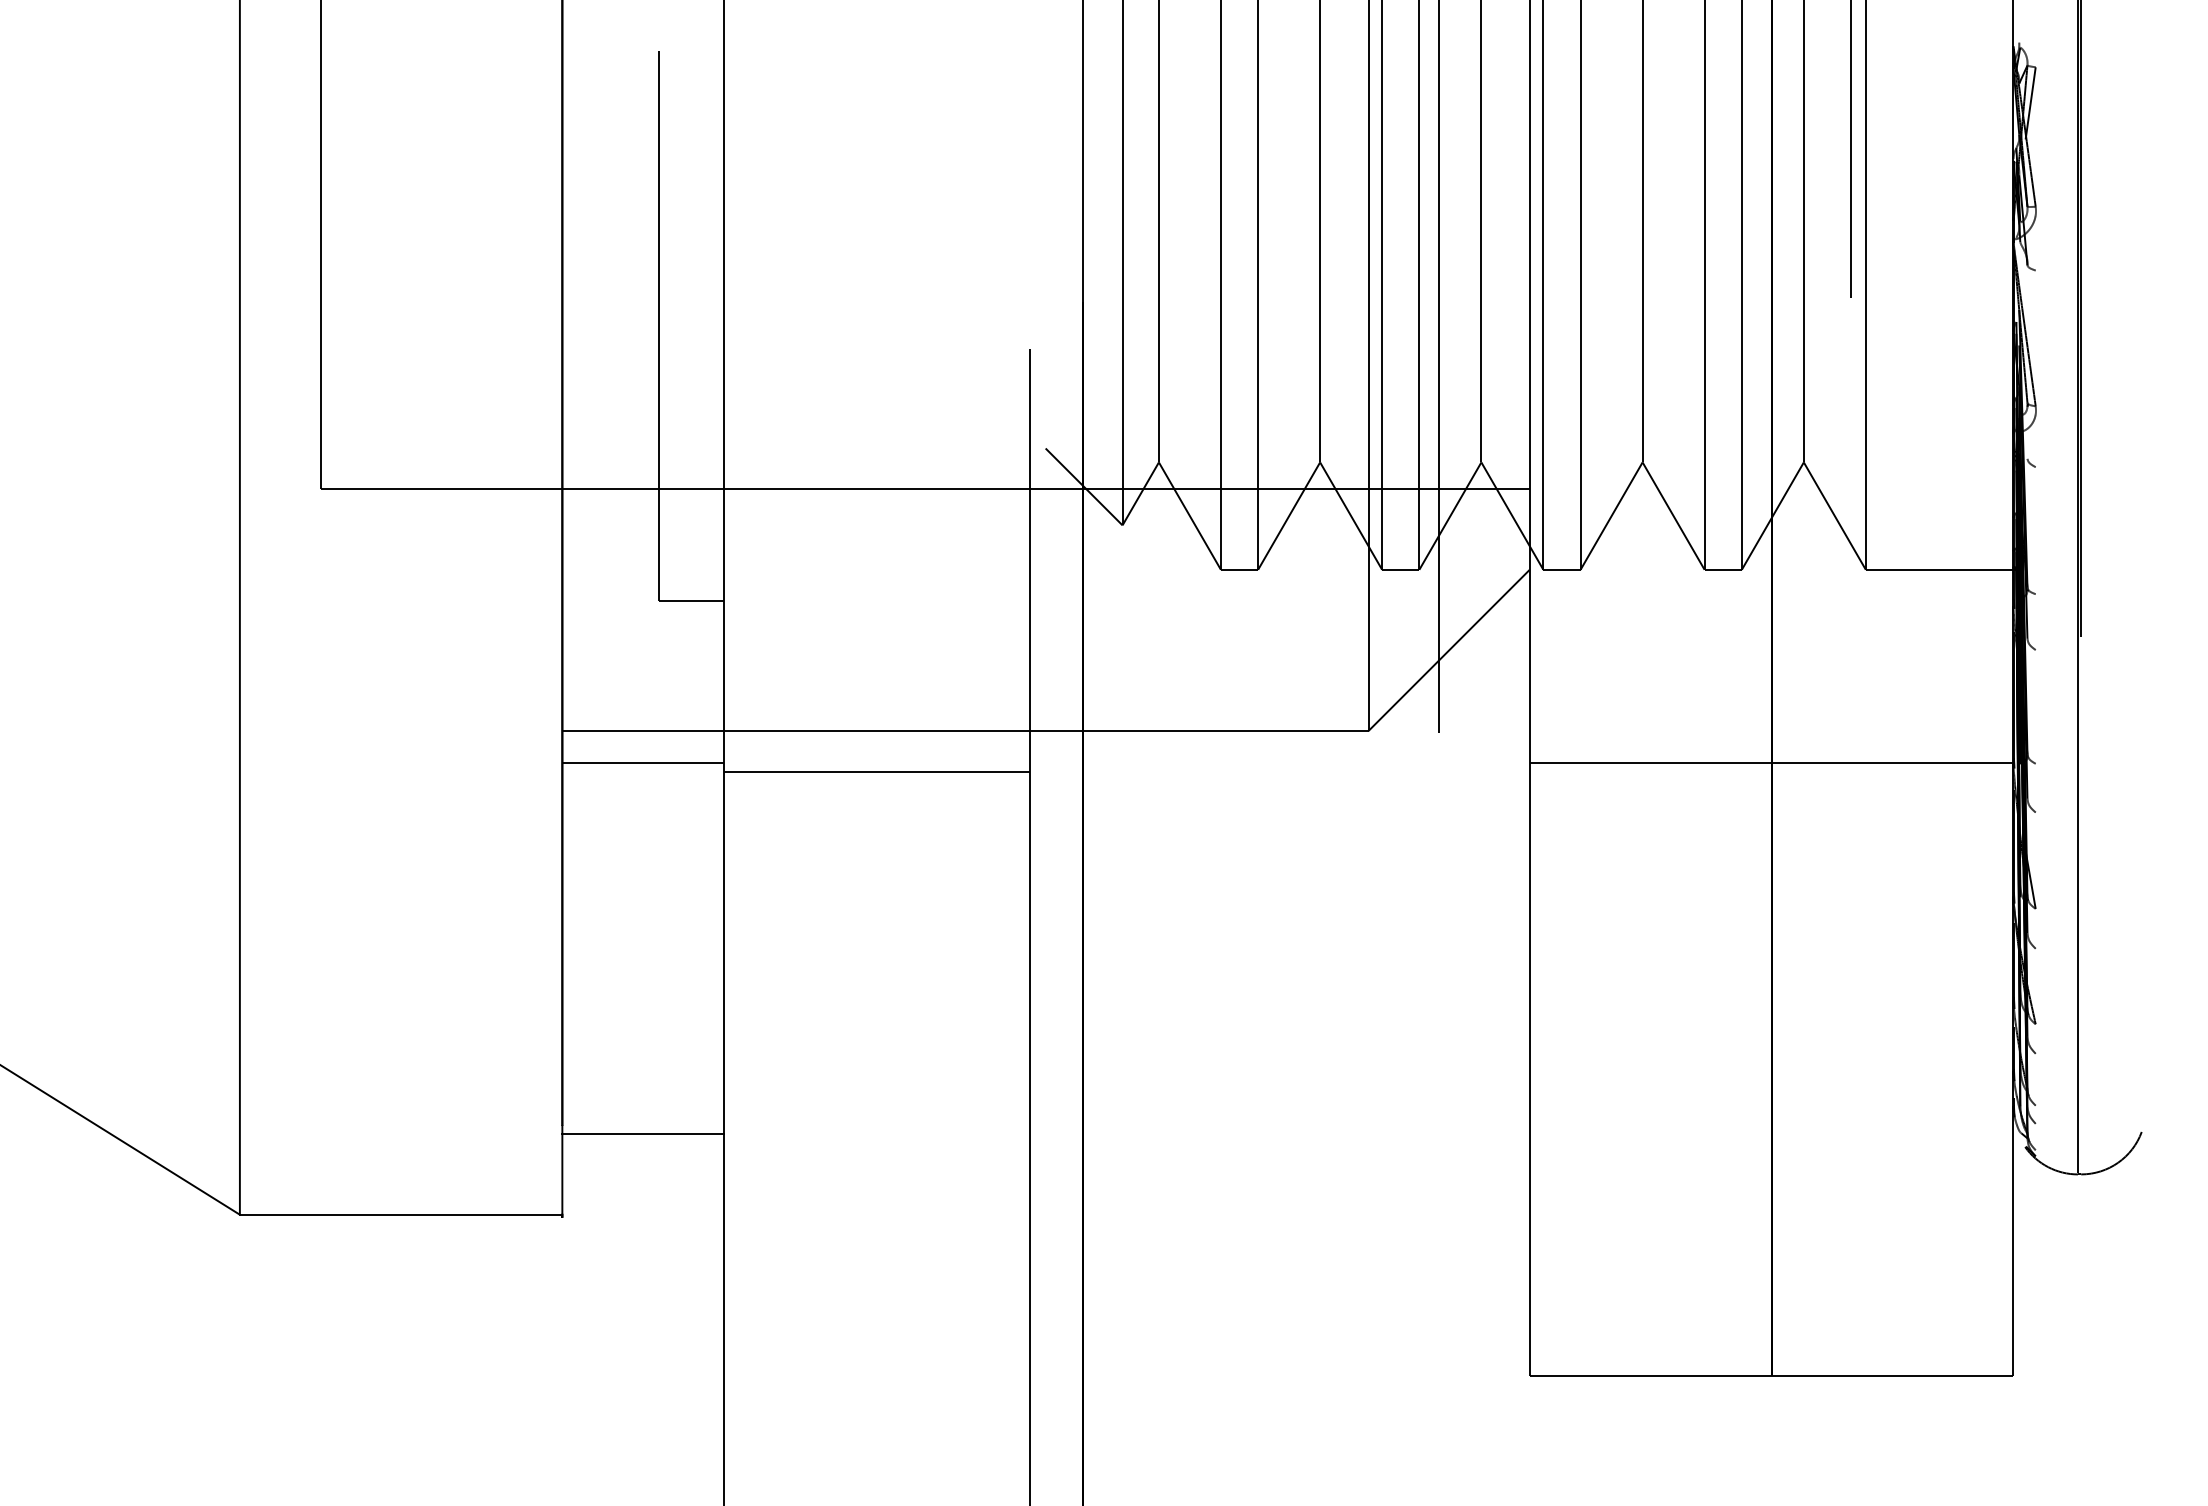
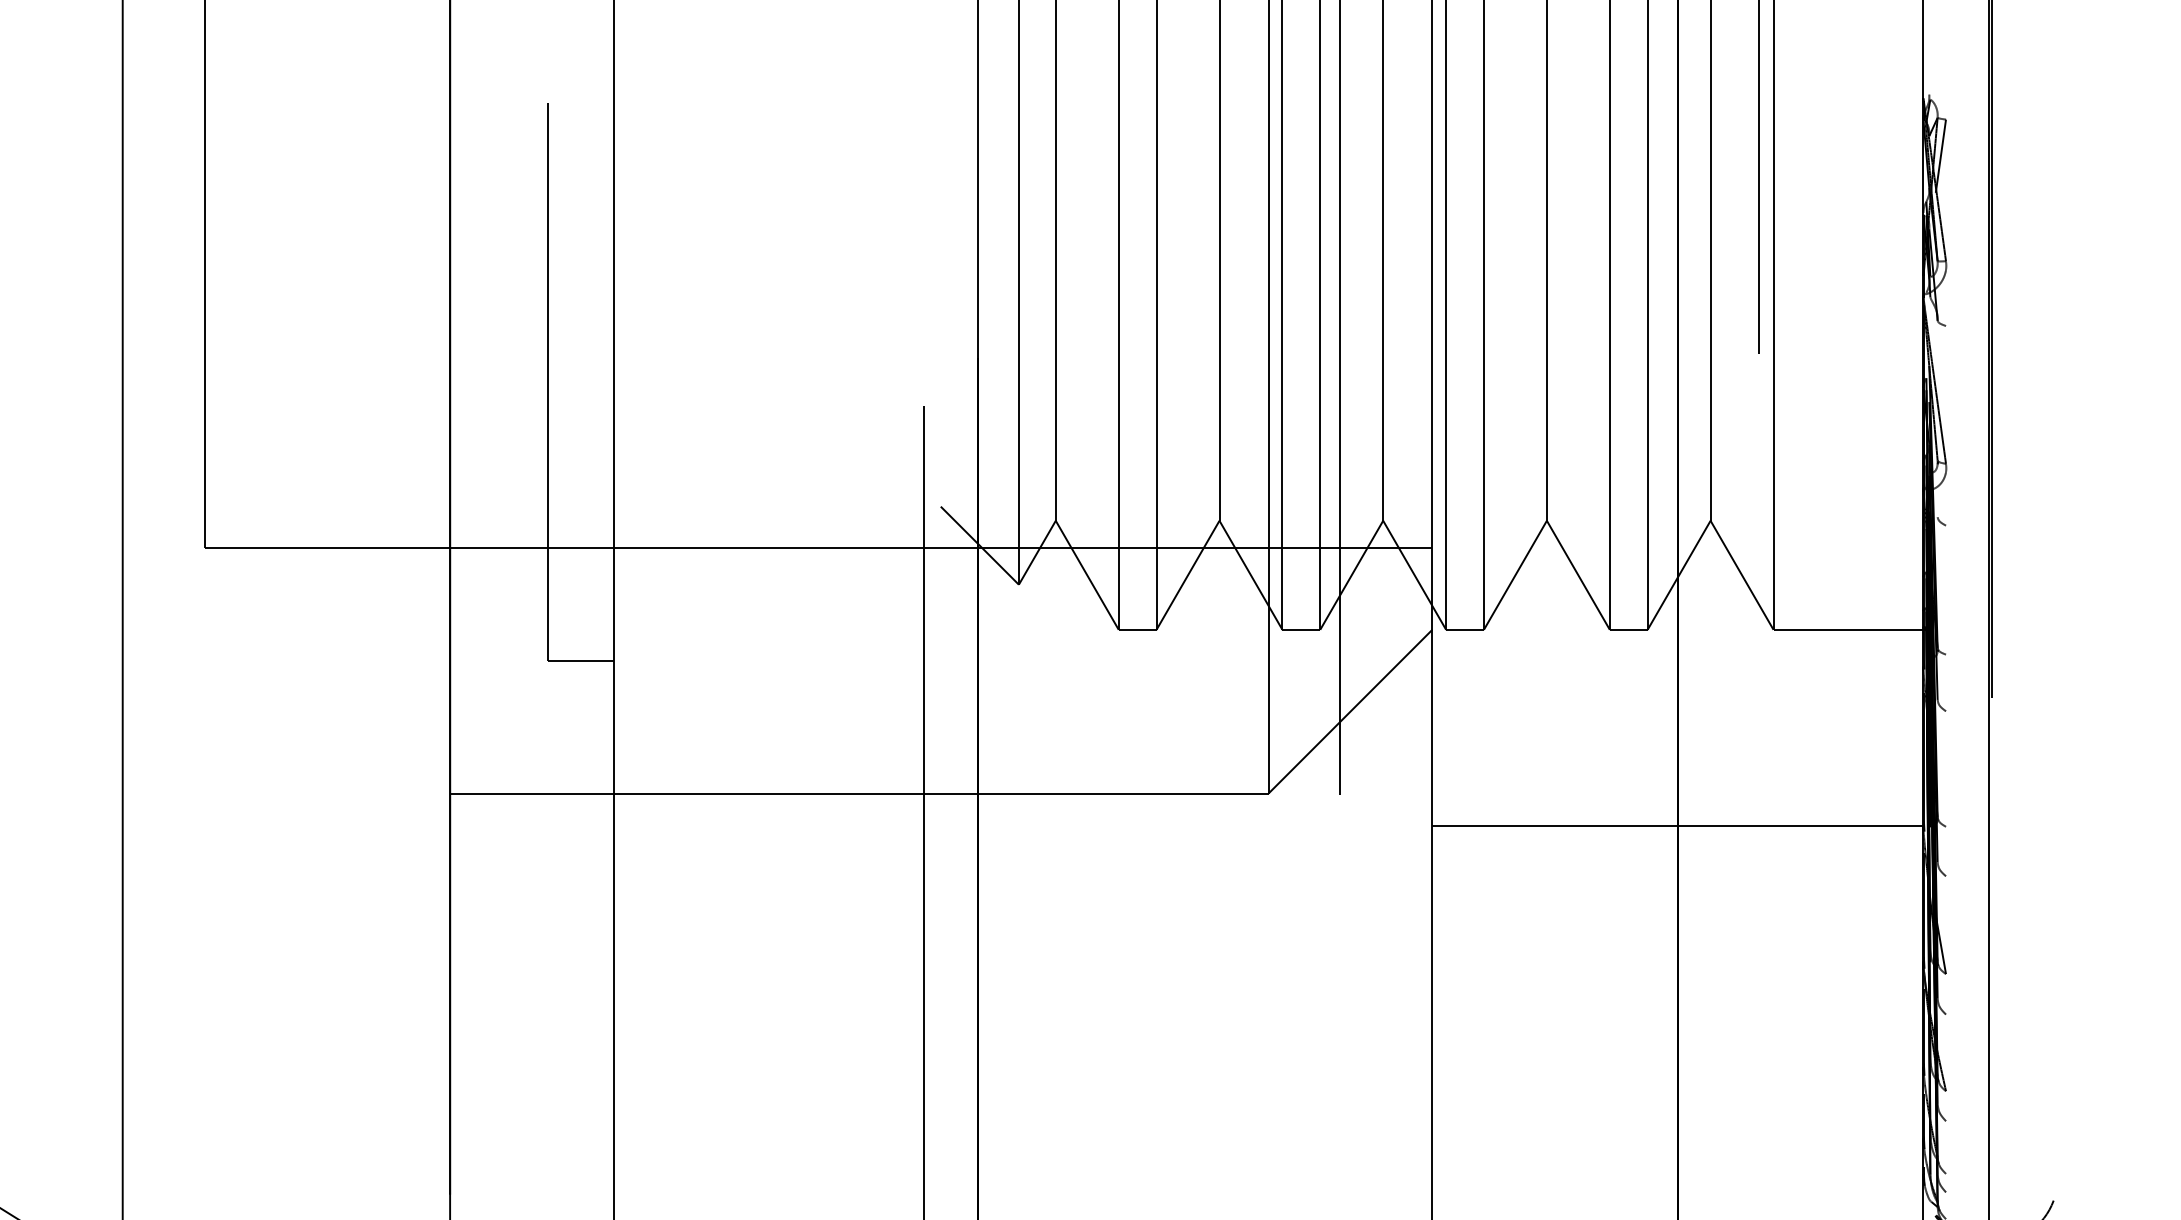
line: (642, 763) -> (531, 826), removed
line: (876, 771) -> (769, 834), removed
line: (642, 1134) -> (531, 1203), removed

